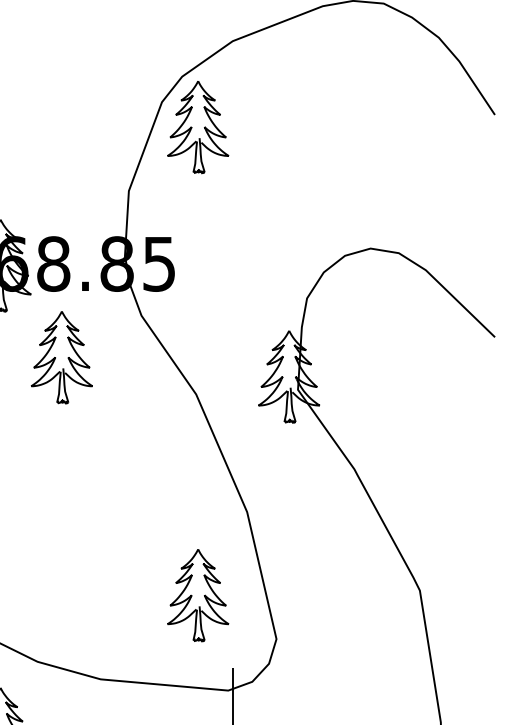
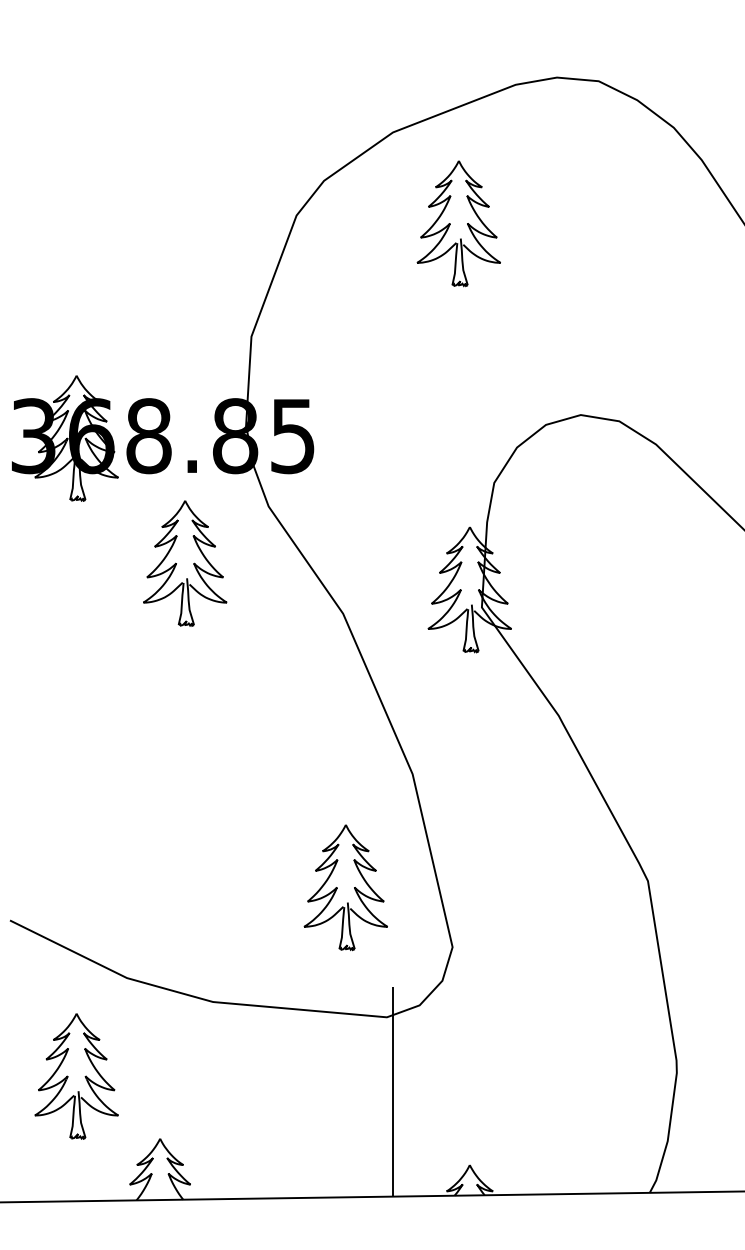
part: (197, 127) -> (458, 223), moved
part: (62, 357) -> (185, 563), moved

